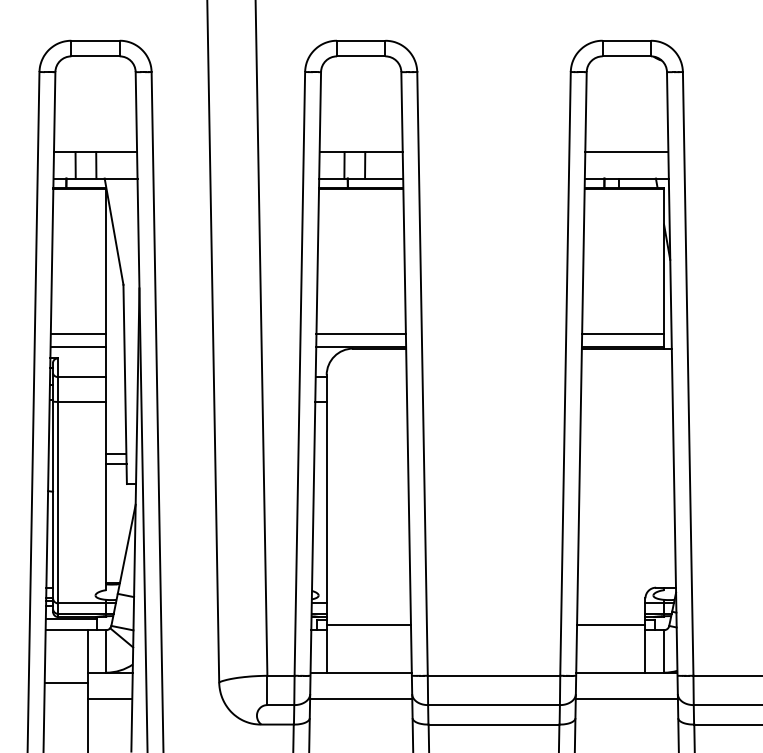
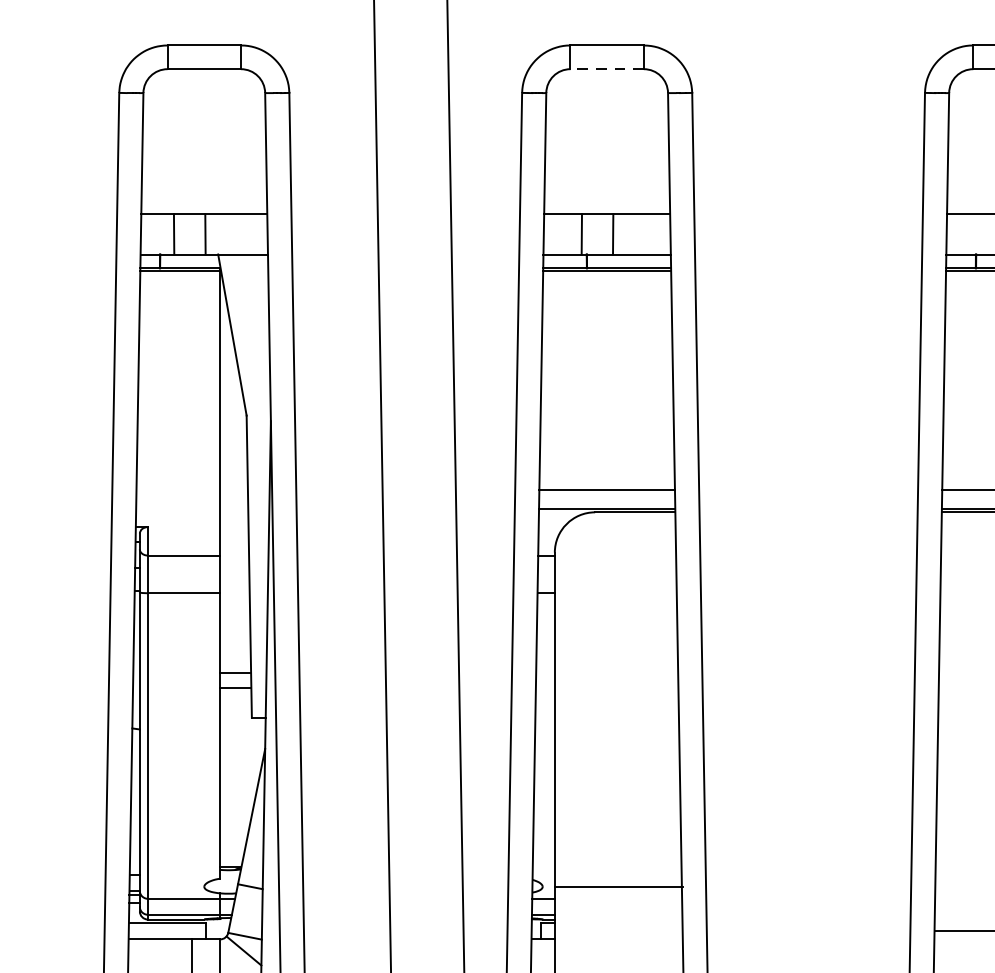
line: (360, 56) -> (606, 69), solid -> dashed
line: (78, 334) -> (178, 490), removed
line: (78, 346) -> (178, 509), removed
line: (368, 624) -> (618, 886), moved

